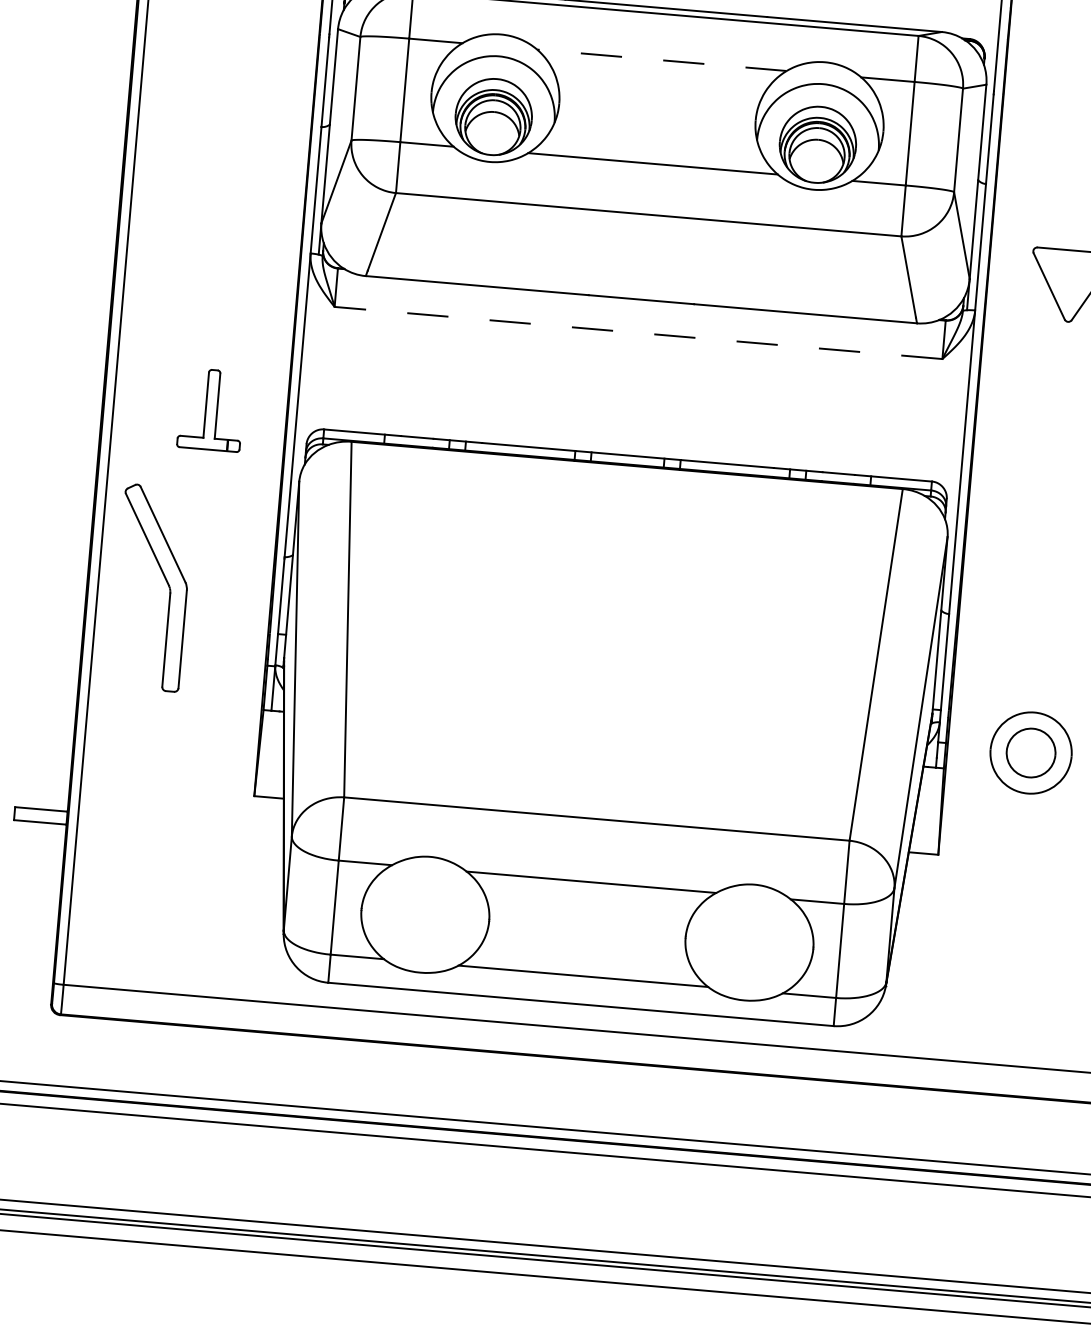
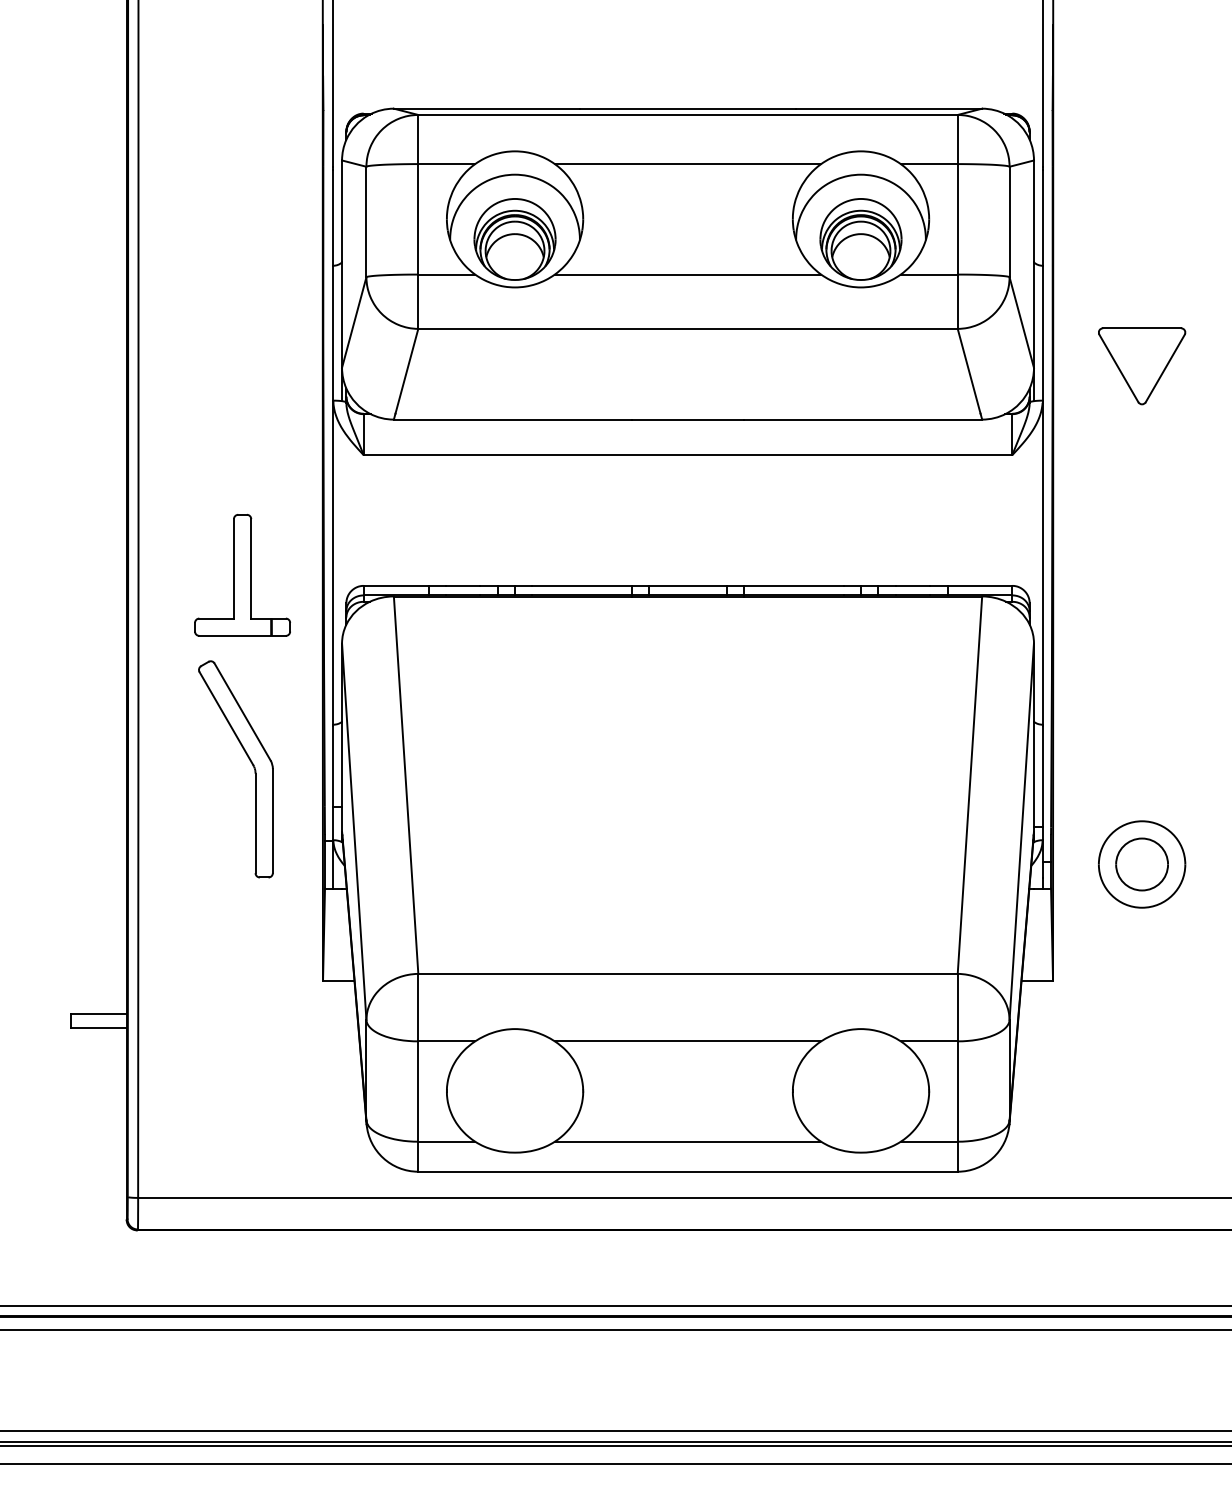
line: (661, 60) -> (687, 164), dashed -> solid
line: (638, 333) -> (687, 455), dashed -> solid
part: (211, 409) -> (242, 575), size x1.43
part: (166, 582) -> (250, 762), moved

